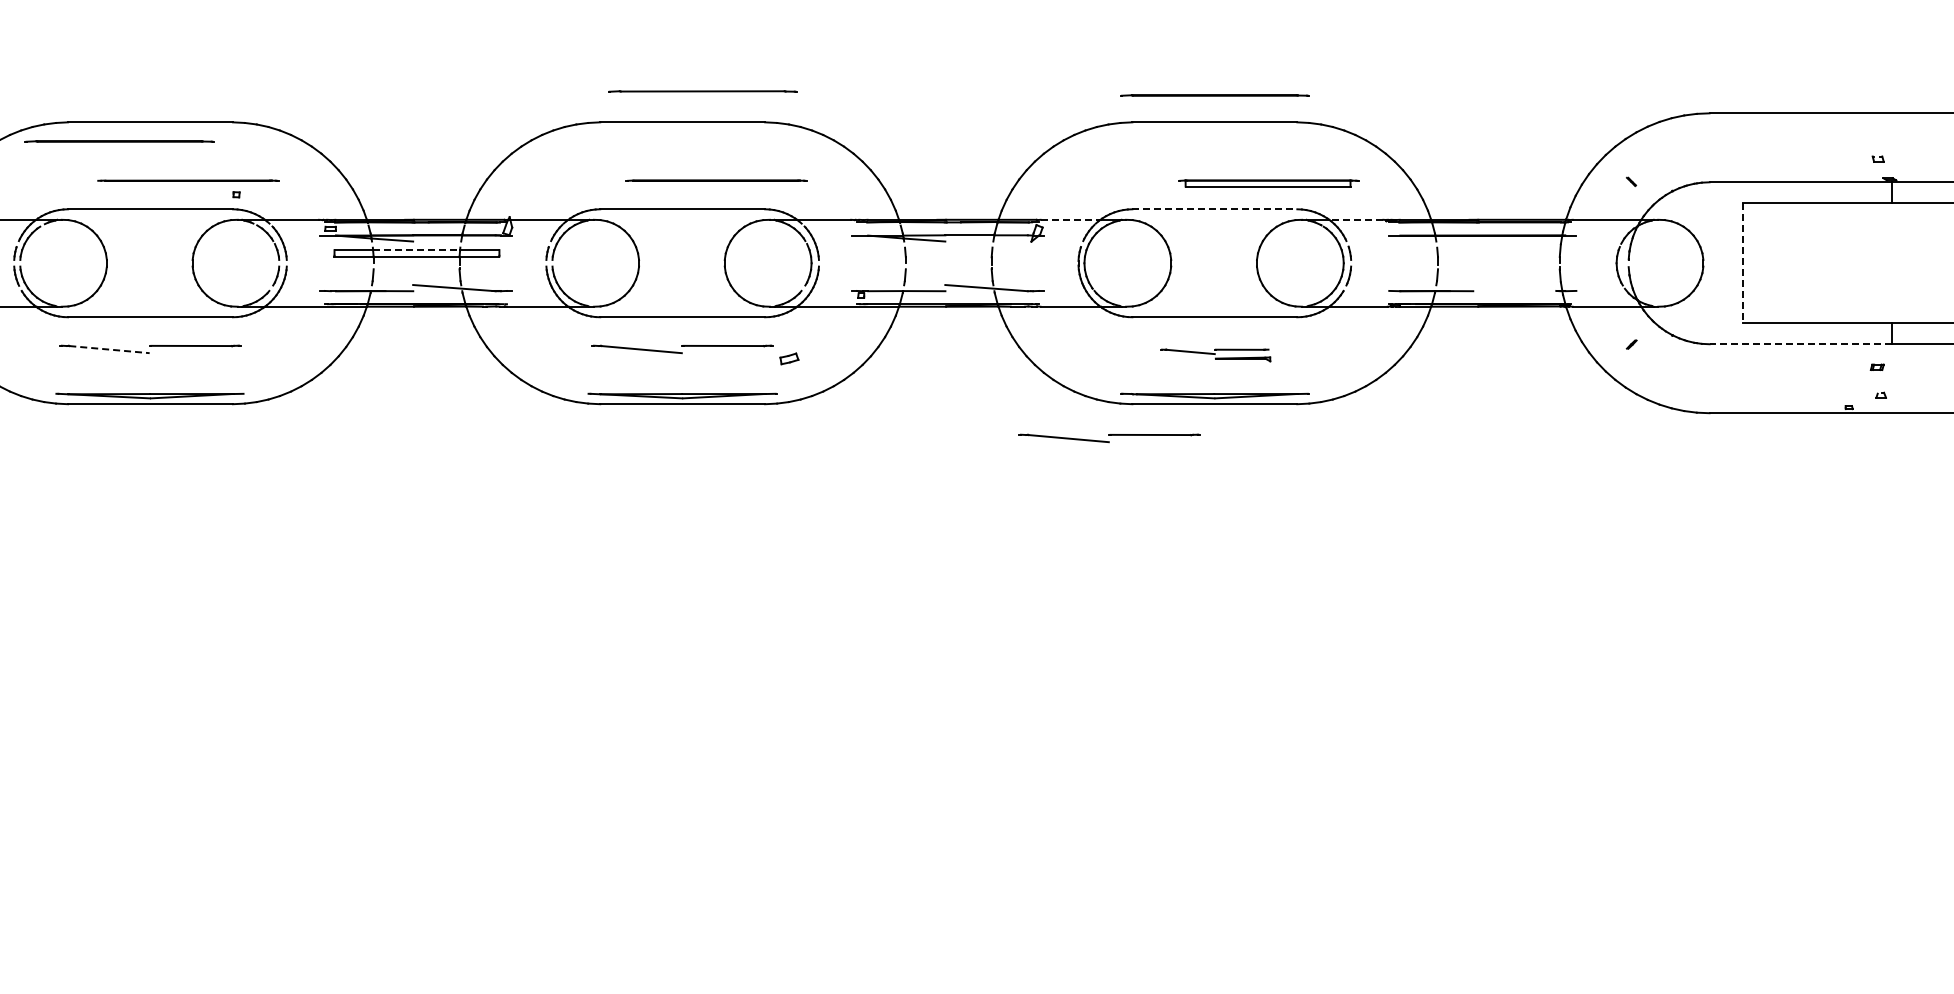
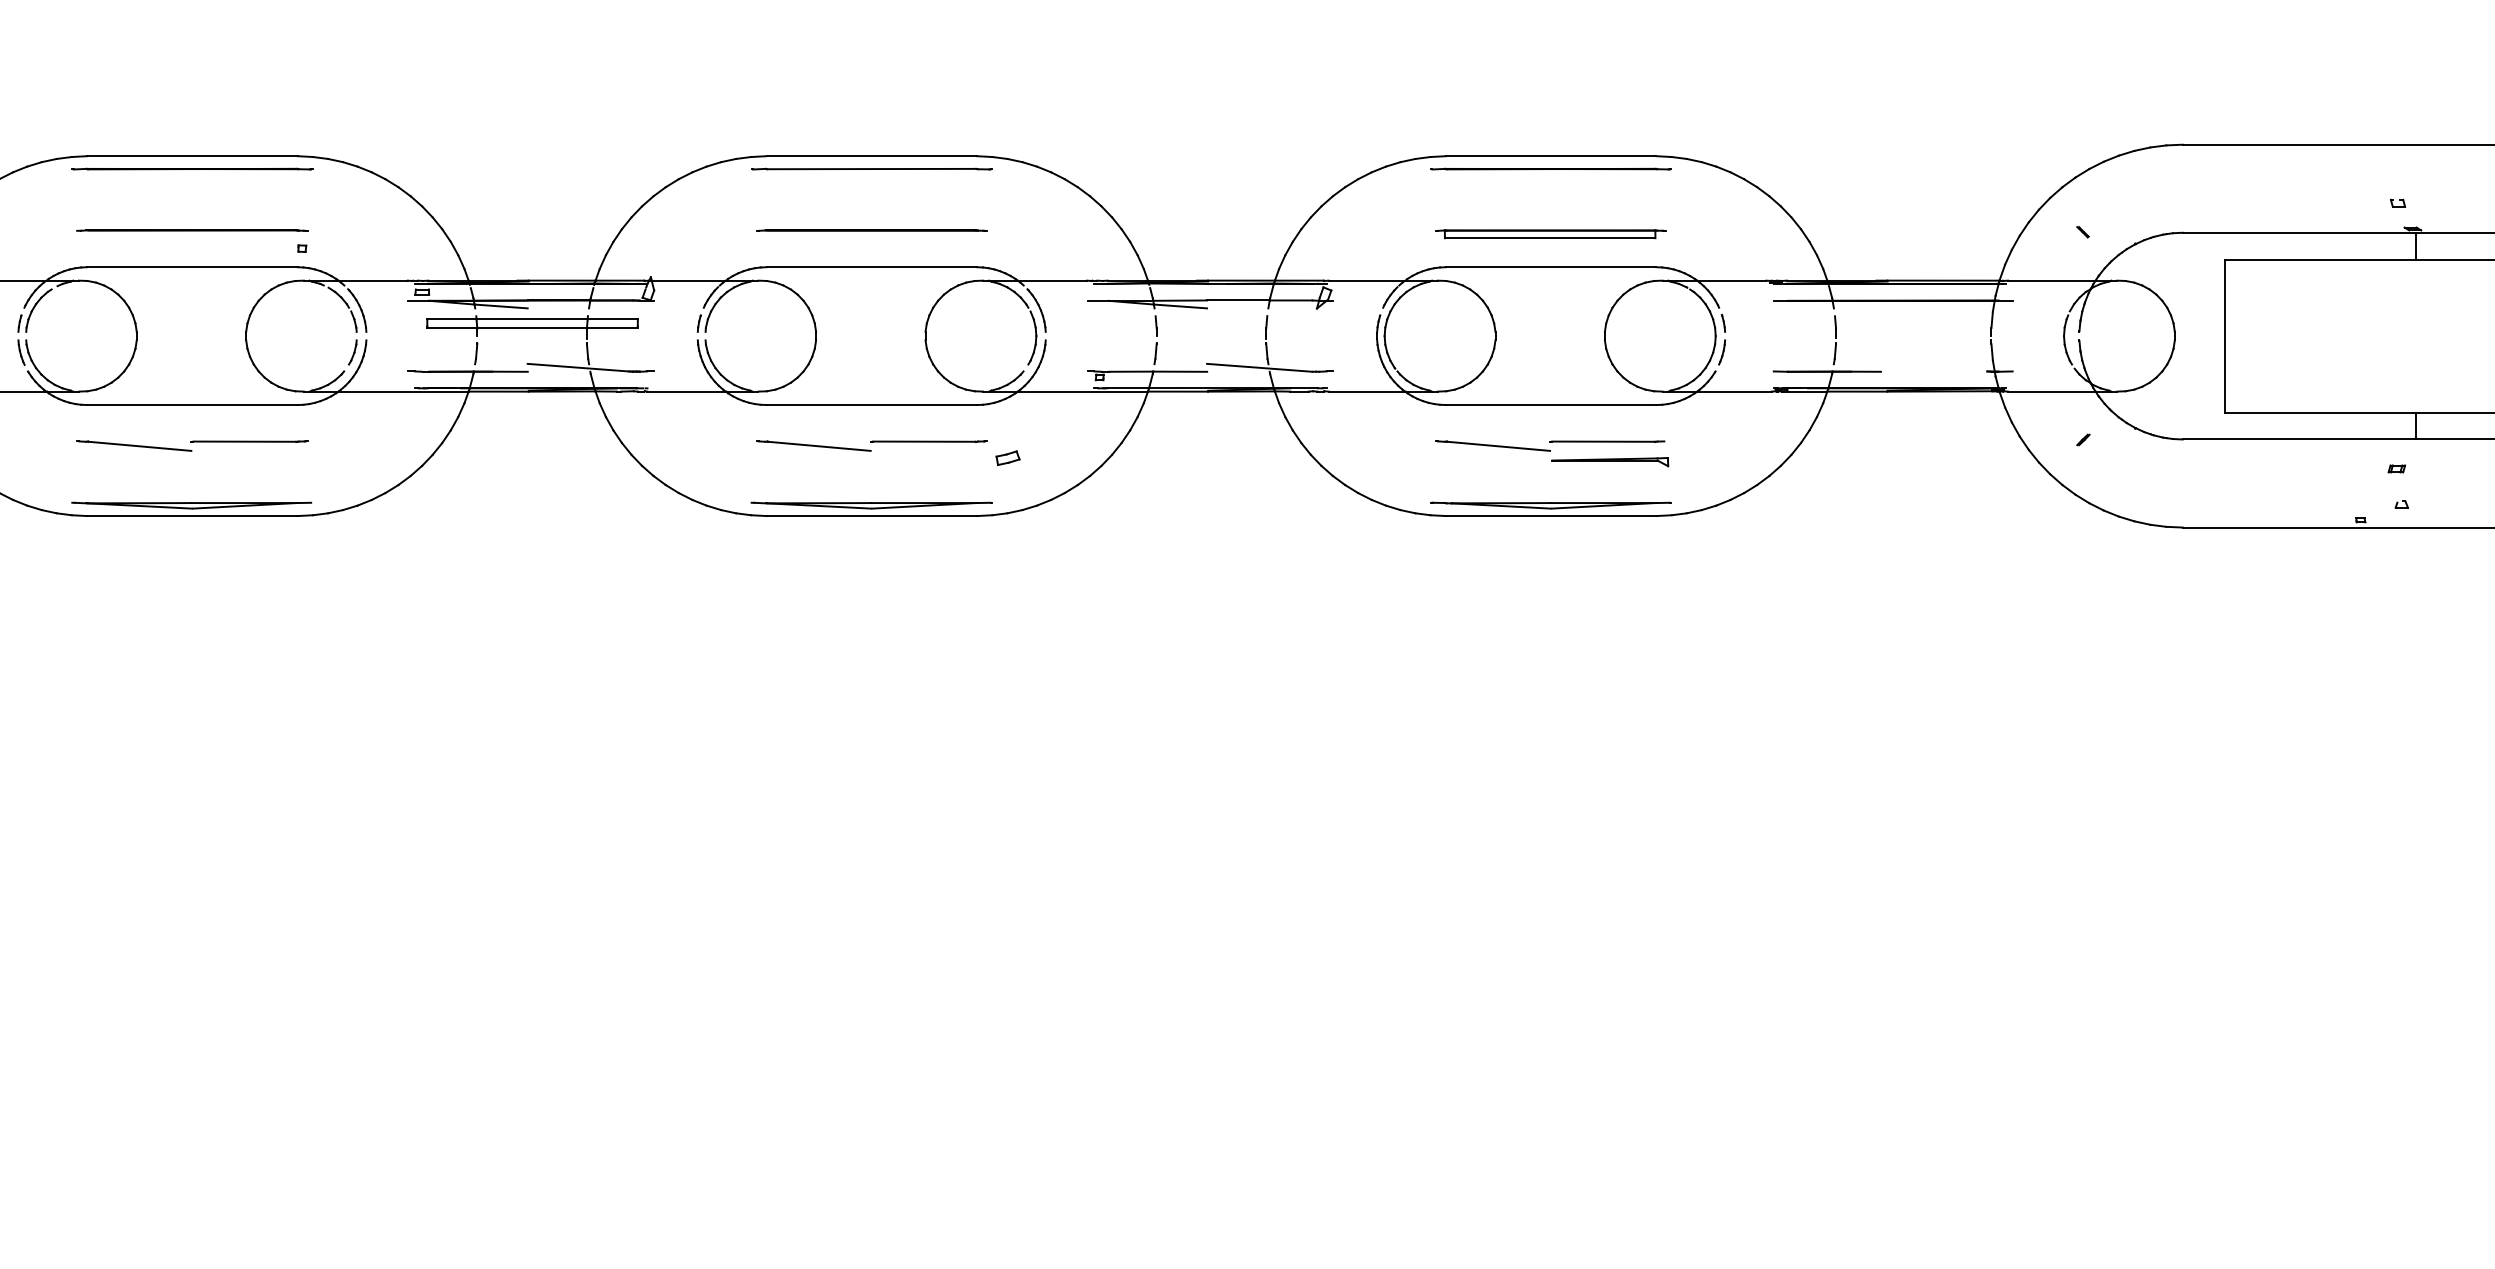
line: (702, 91) -> (871, 169), moved
line: (1214, 95) -> (1550, 169), moved
line: (119, 141) -> (192, 169), moved
line: (188, 180) -> (192, 230), moved
line: (716, 180) -> (871, 230), moved
part: (1268, 183) -> (1550, 234), moved
line: (1215, 209) -> (1551, 267), dashed -> solid
line: (1070, 219) -> (1366, 280), dashed -> solid
line: (1355, 219) -> (1730, 280), dashed -> solid
line: (416, 250) -> (531, 319), dashed -> solid
line: (1742, 263) -> (2224, 336), dashed -> solid
line: (1800, 344) -> (2298, 439), dashed -> solid
line: (109, 349) -> (140, 446), dashed -> solid
part: (1215, 355) -> (1551, 453), size x1.67
part: (1109, 438) -> (1416, 559), removed

